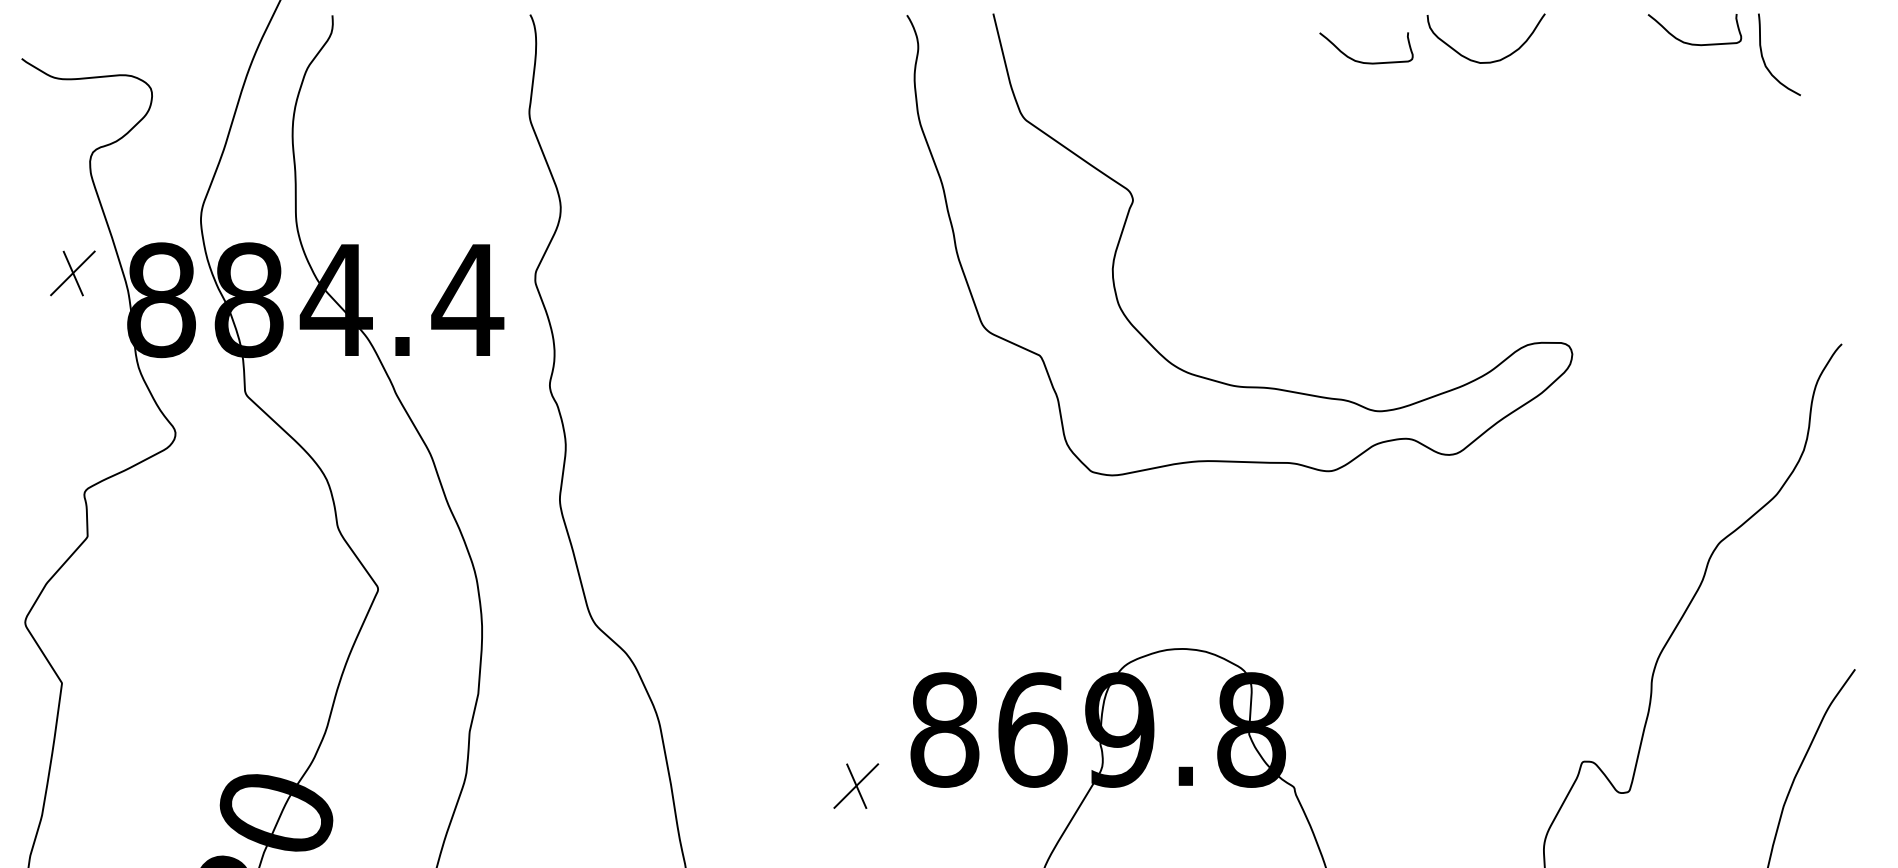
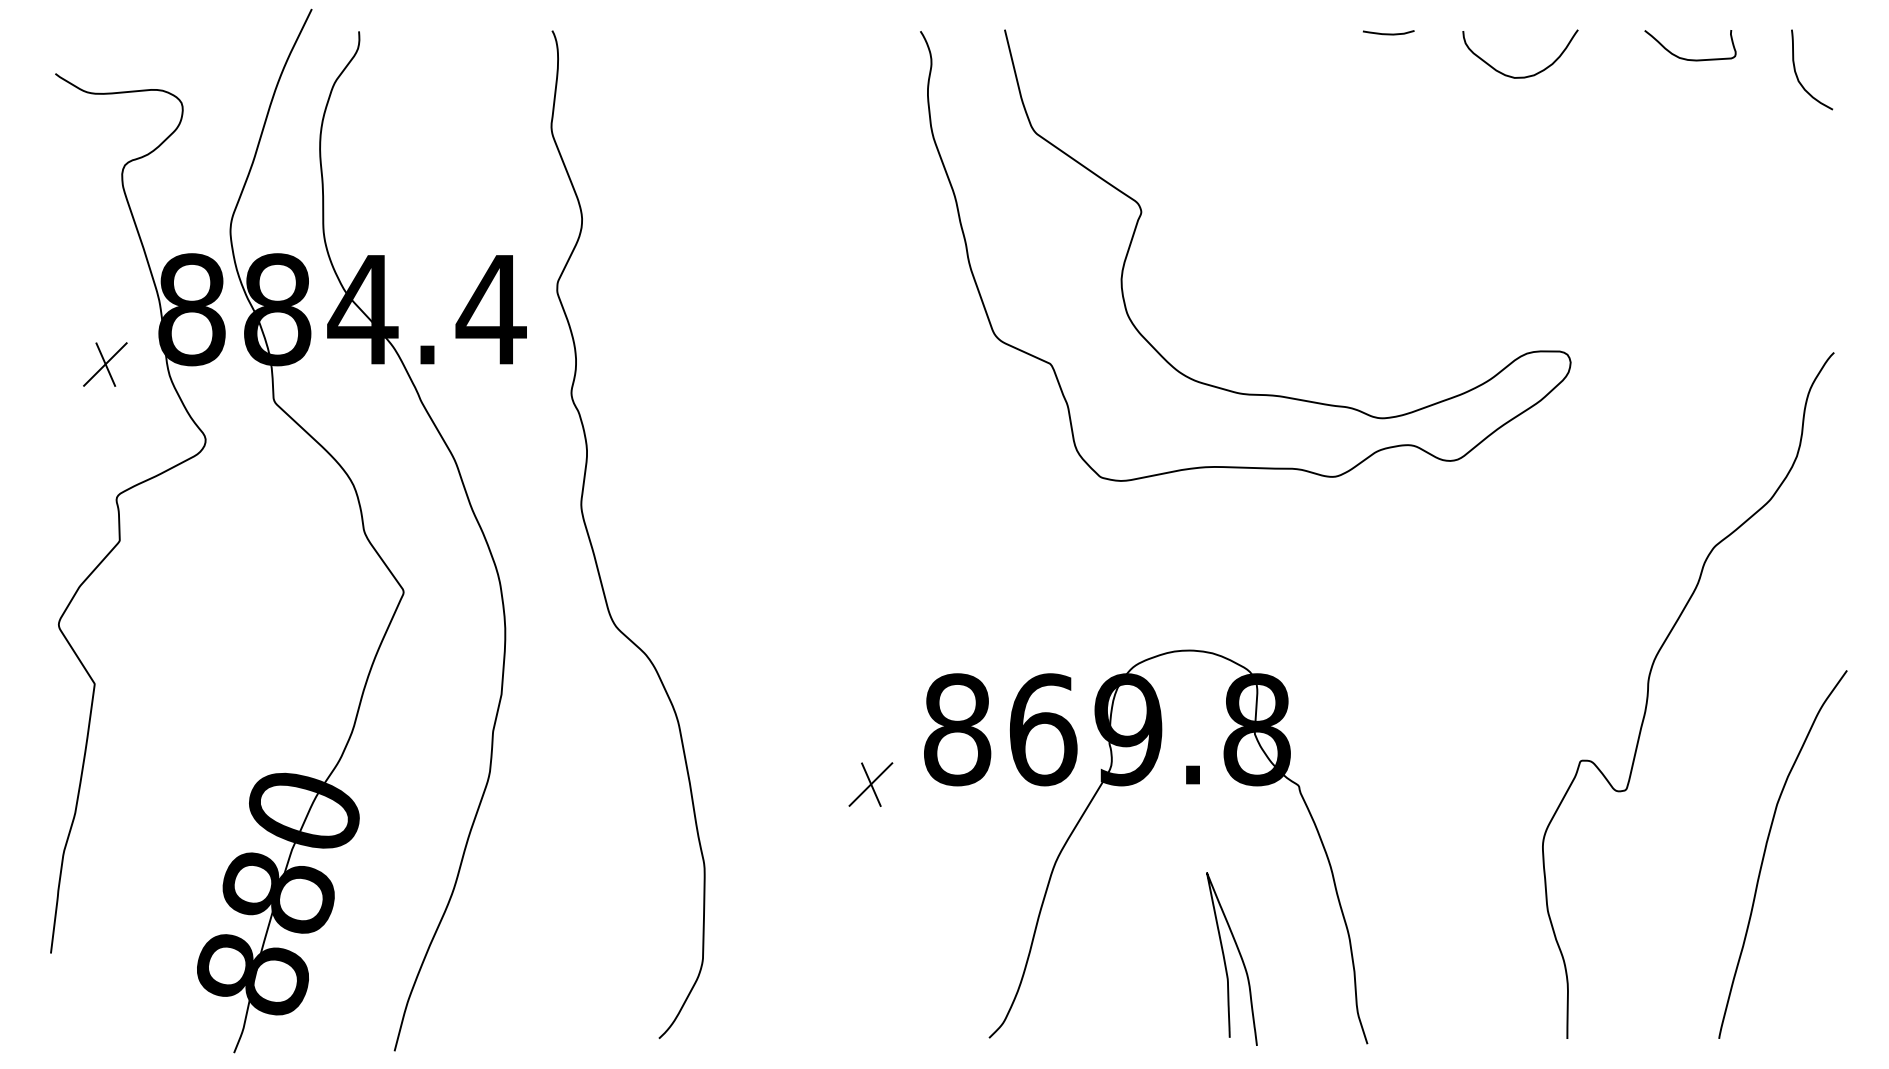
curve: (1385, 17) -> (1388, 33), added
curve: (1764, 59) -> (1797, 74), moved
curve: (1363, 61) -> (1366, 76), removed
curve: (1486, 61) -> (1520, 76), moved
part: (73, 273) -> (105, 364), moved

